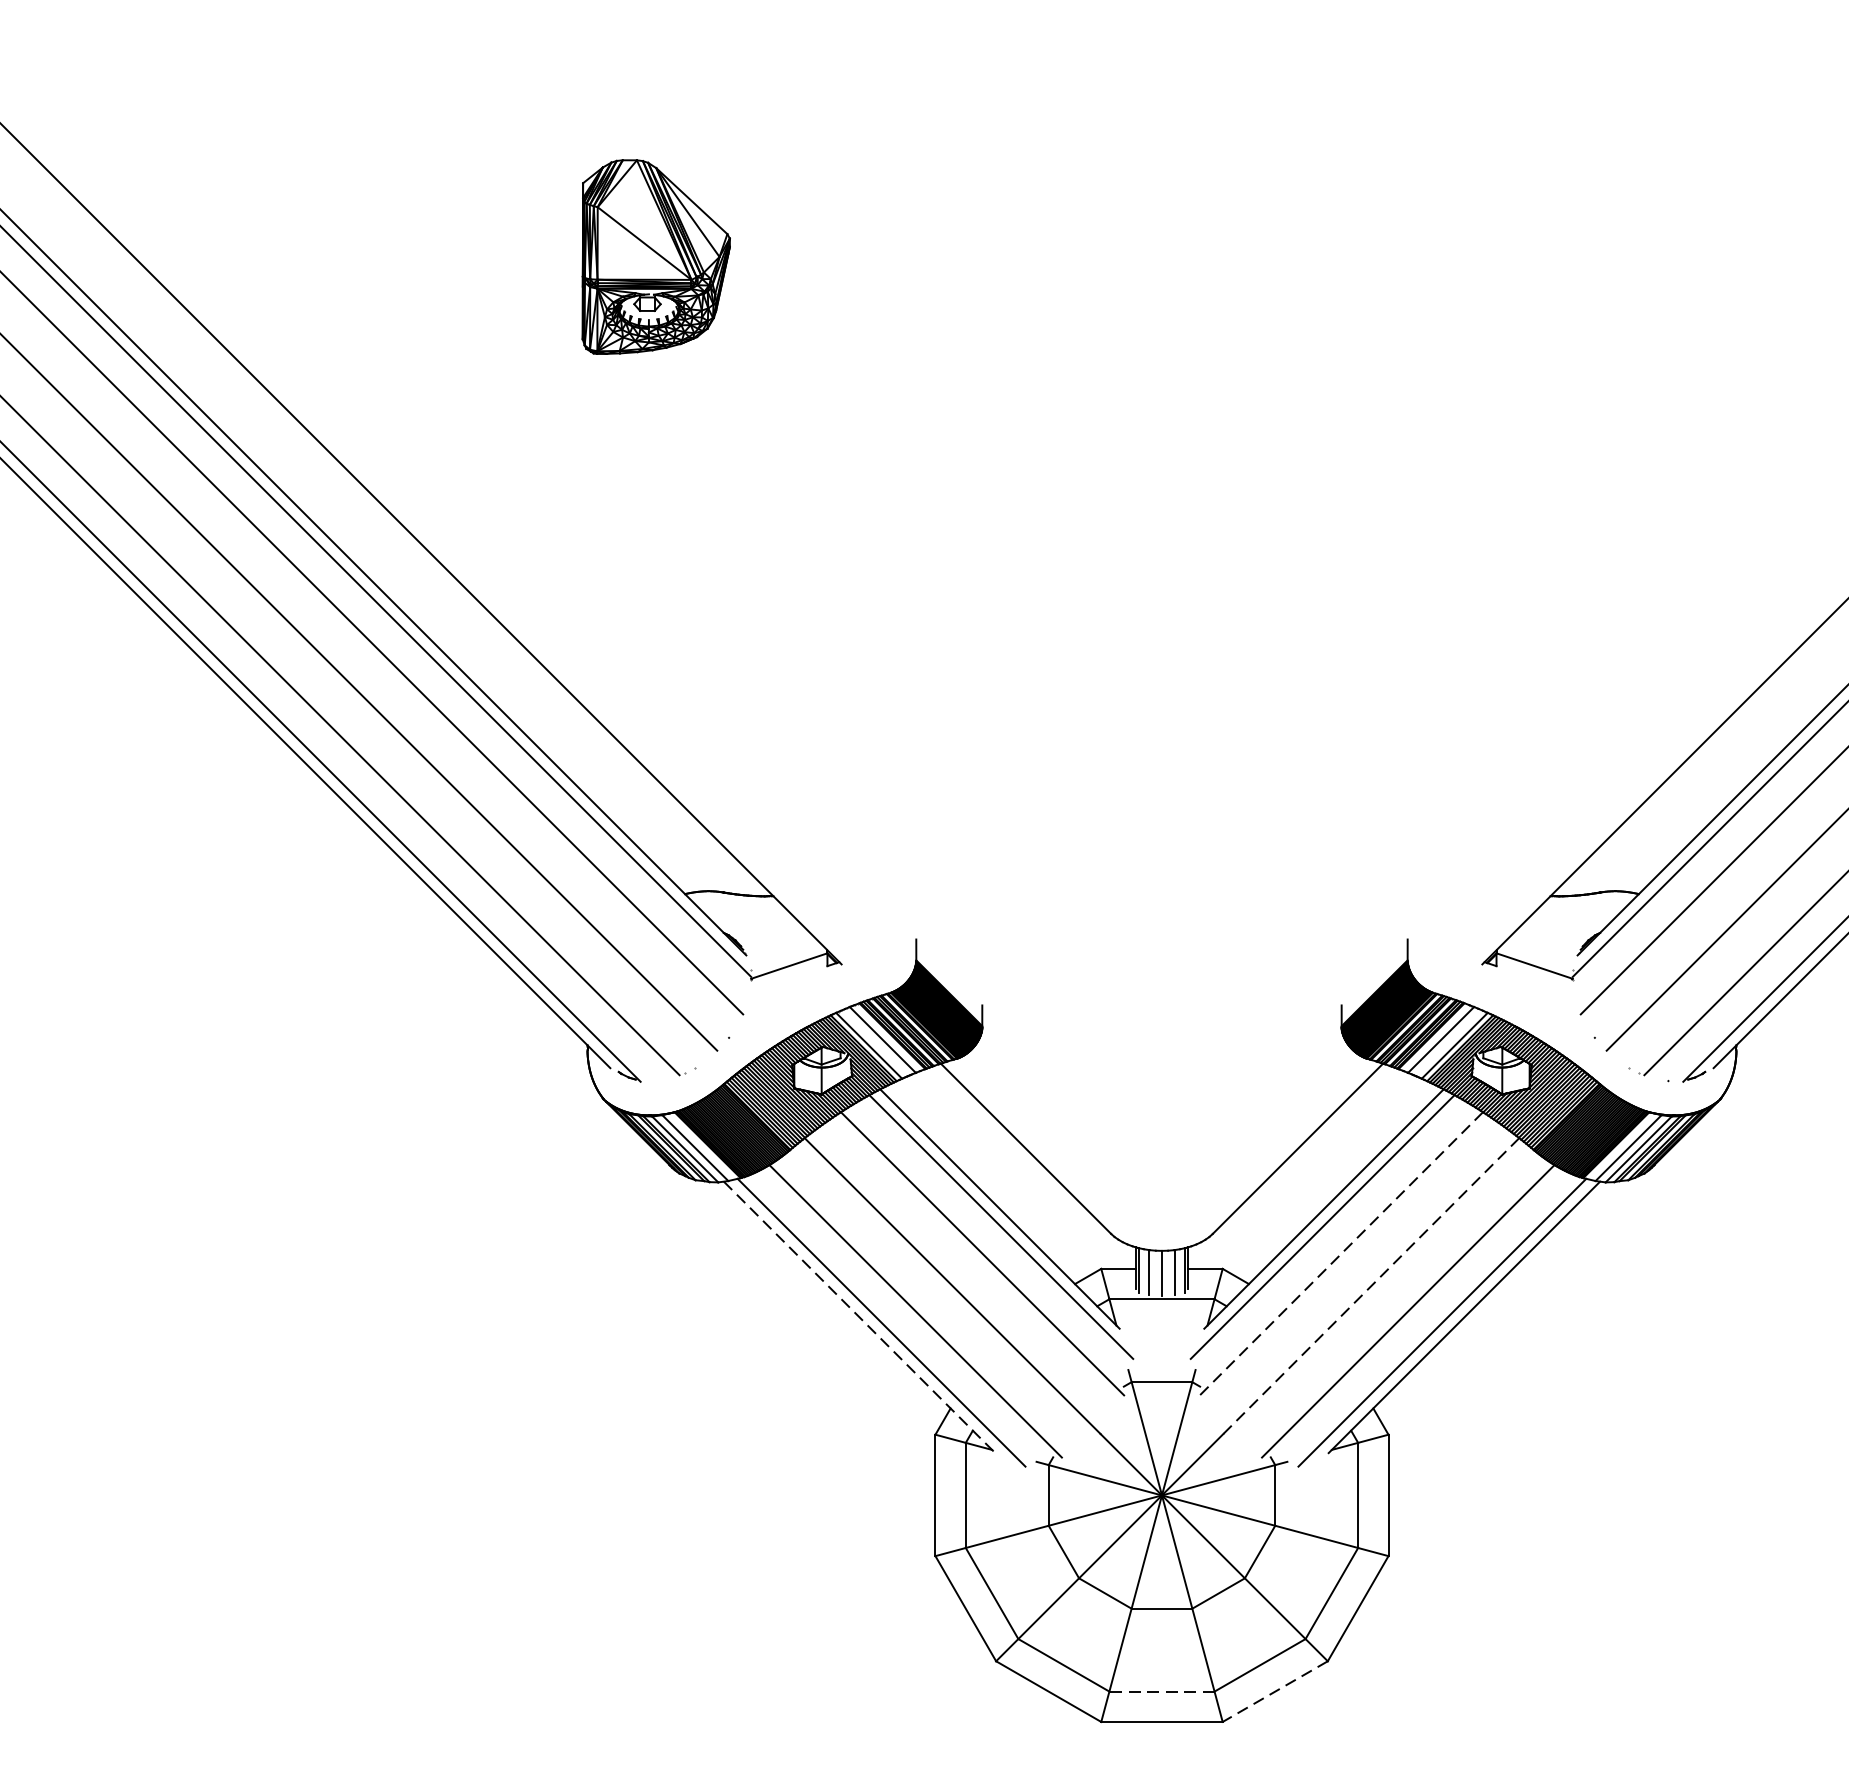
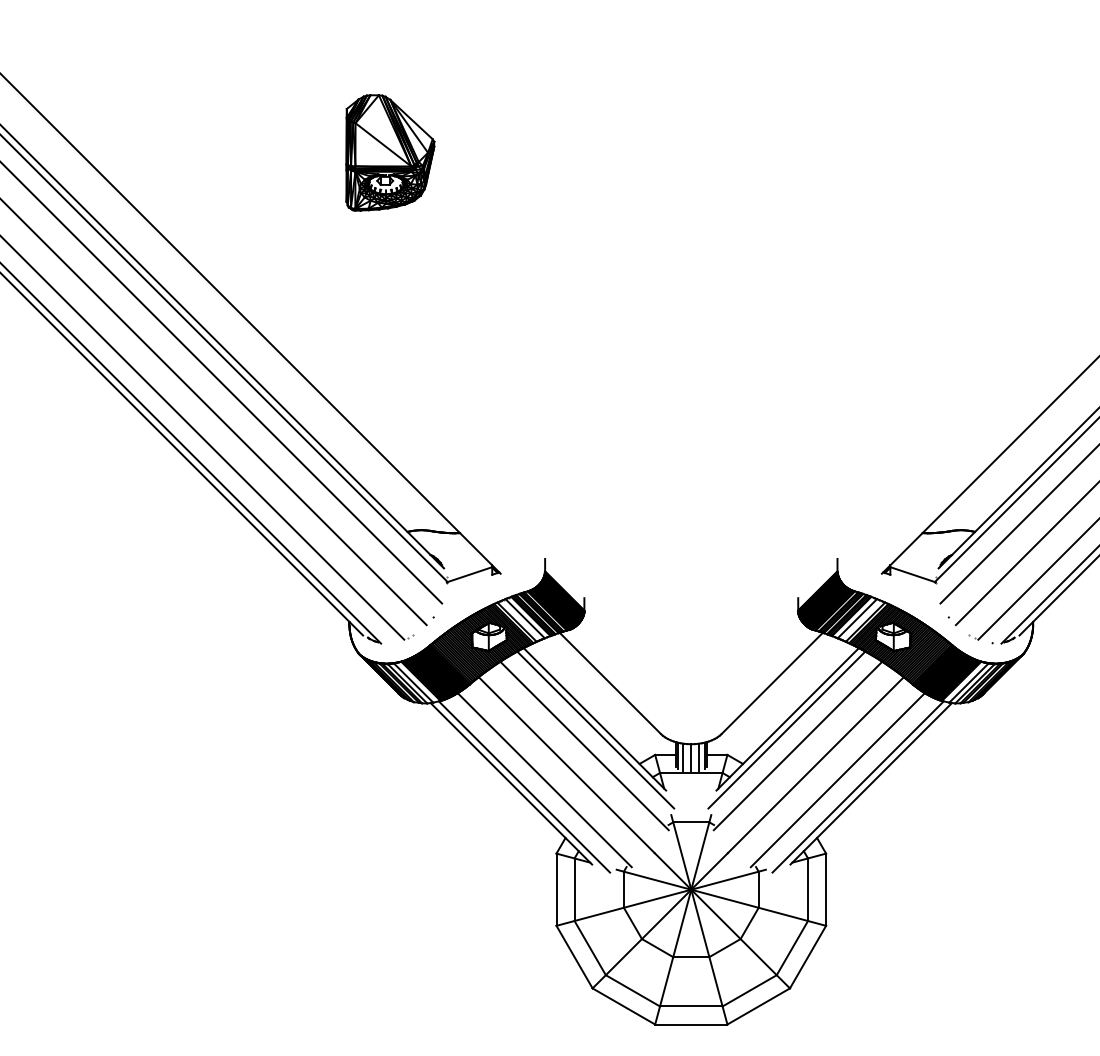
line: (1340, 1254) -> (797, 746), dashed -> solid
line: (1372, 1284) -> (816, 764), dashed -> solid
line: (859, 1318) -> (511, 784), dashed -> solid
line: (1160, 1691) -> (690, 1006), dashed -> solid
line: (1274, 1691) -> (758, 1006), dashed -> solid

